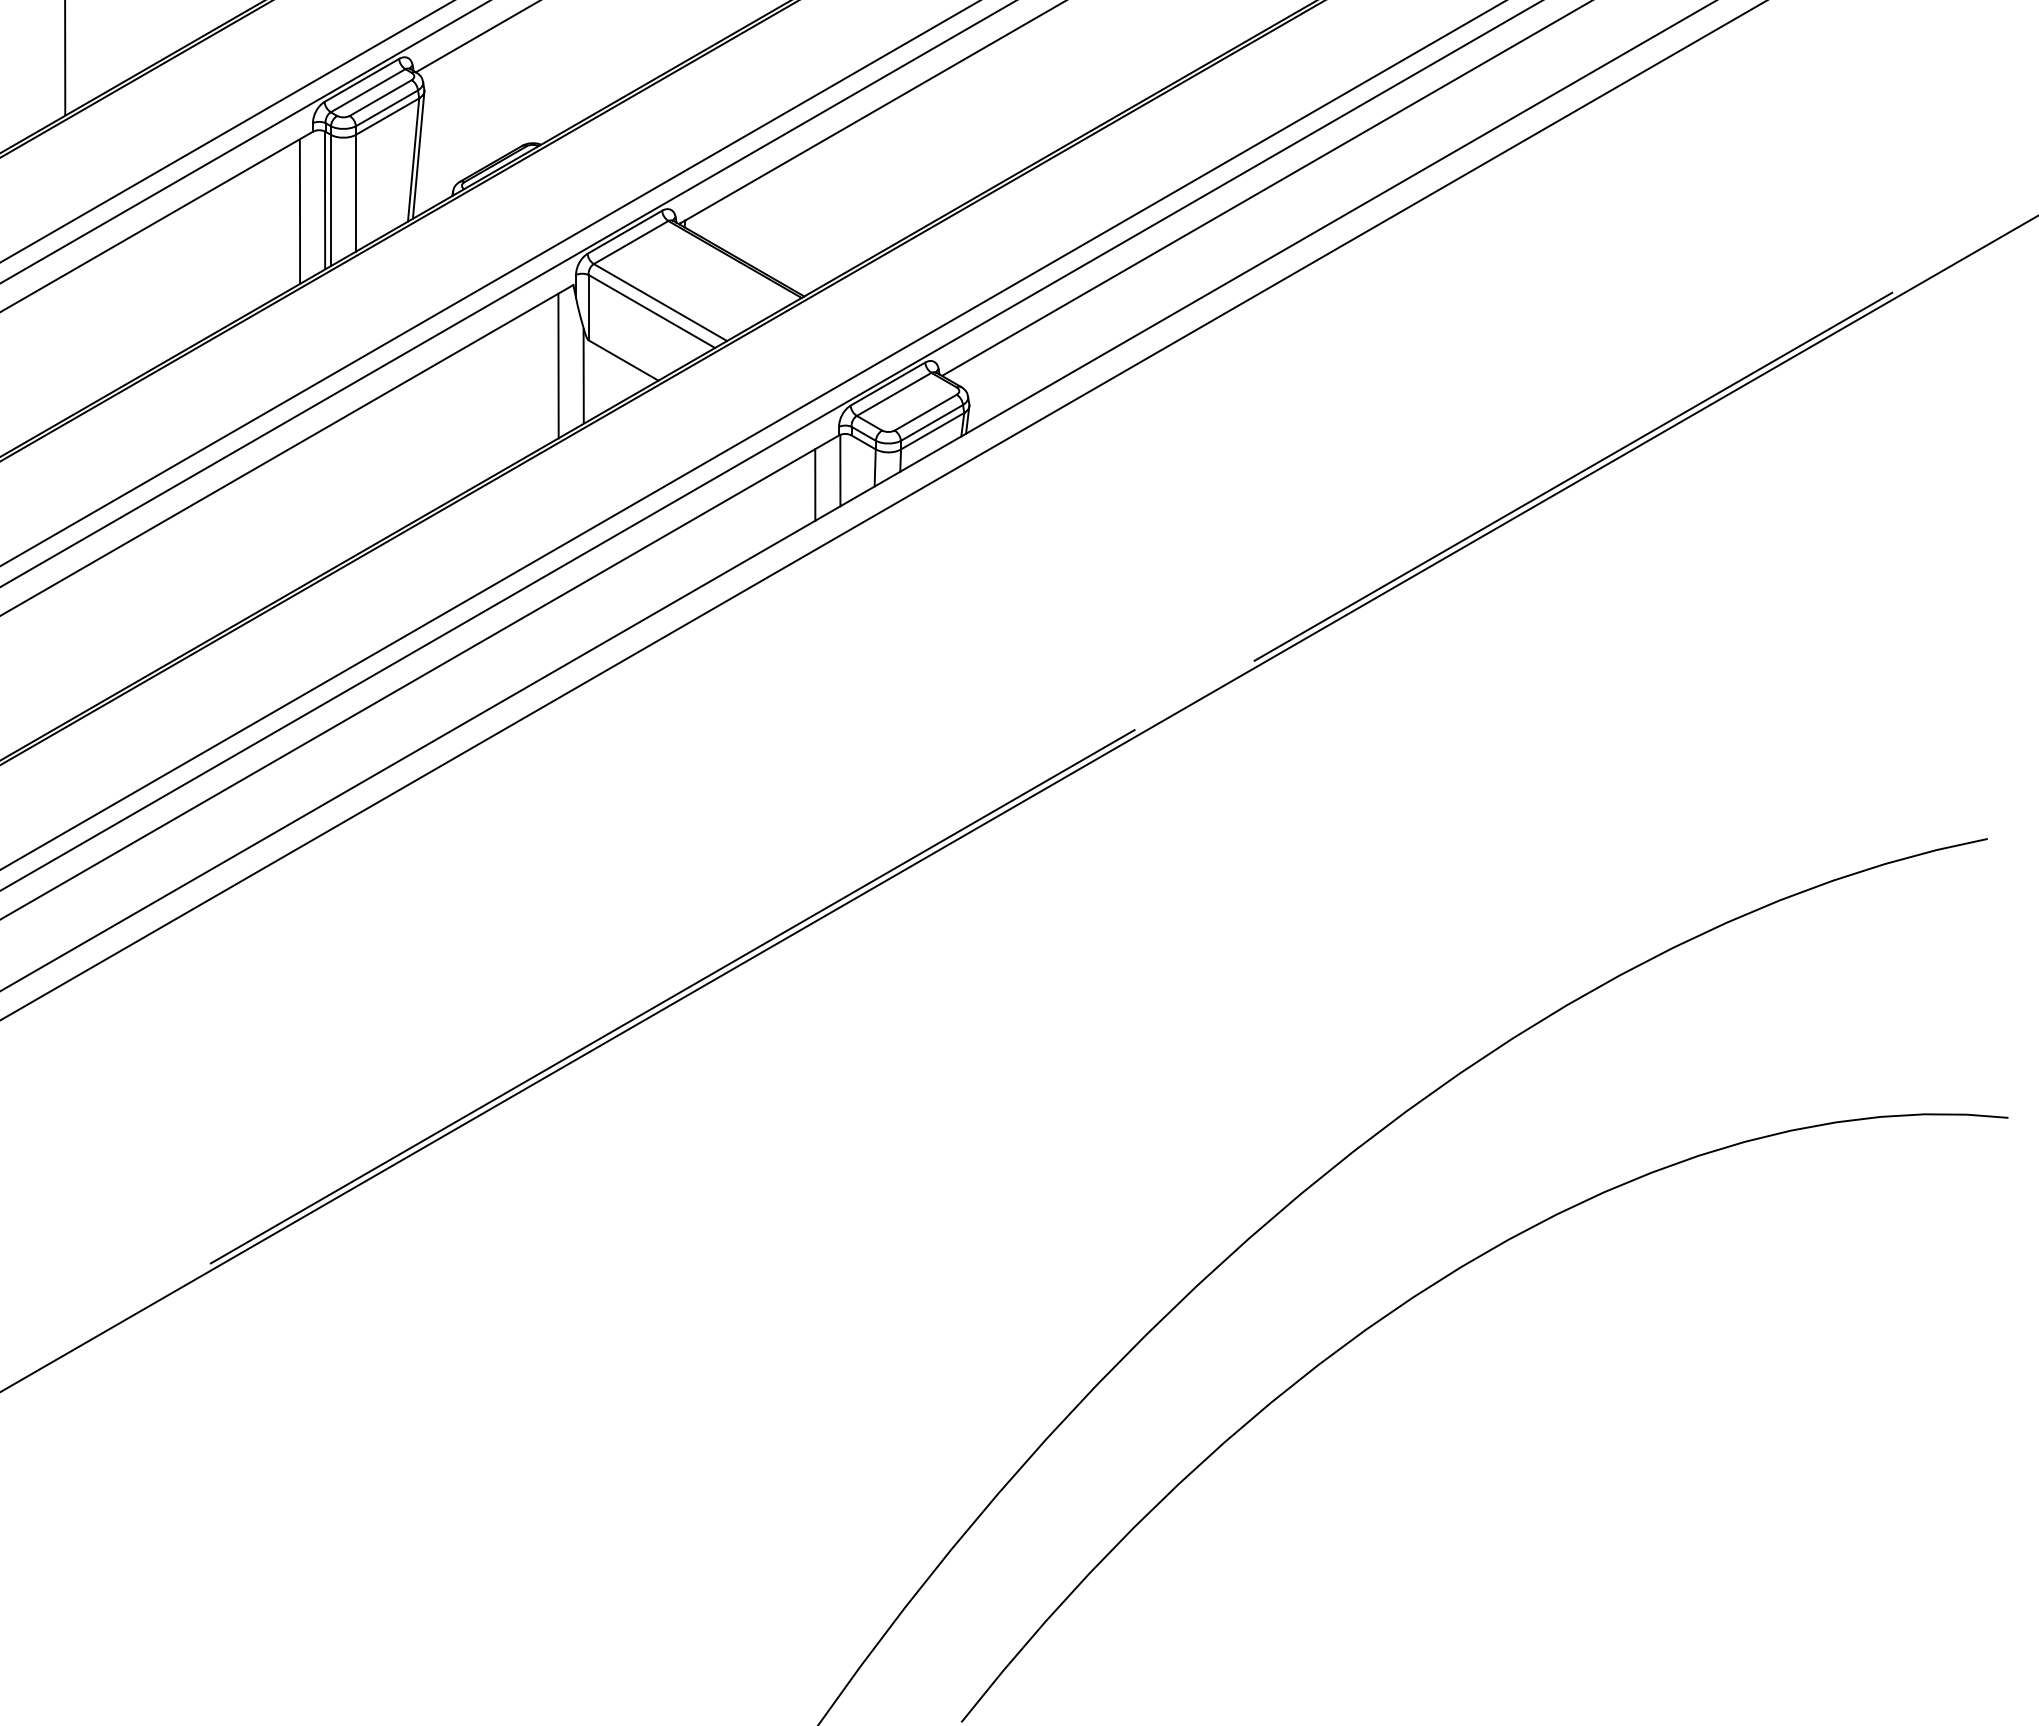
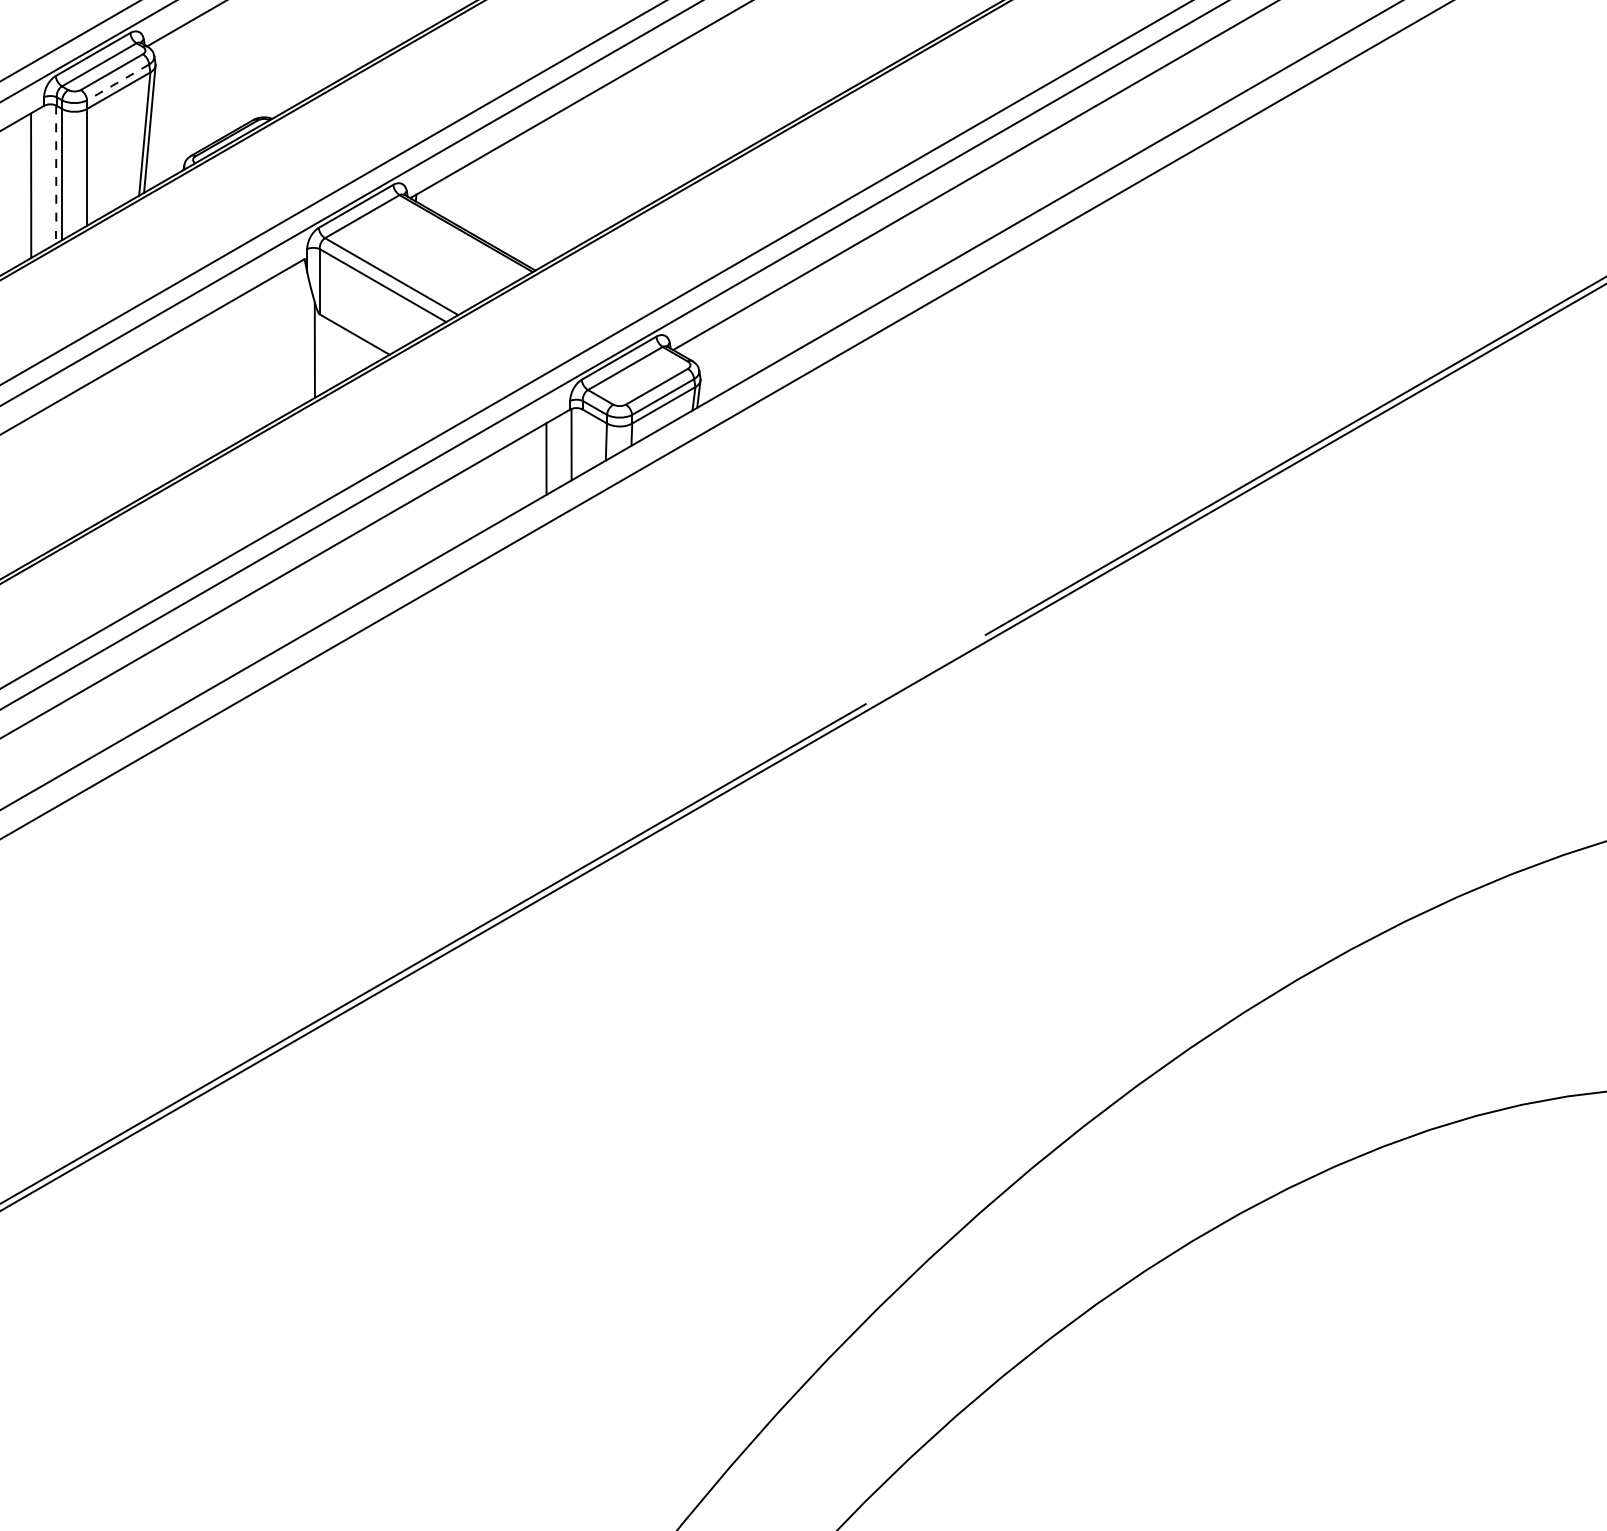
line: (387, 108) -> (118, 82), solid -> dashed
line: (325, 201) -> (56, 175), solid -> dashed
line: (558, 365) -> (289, 339), removed

